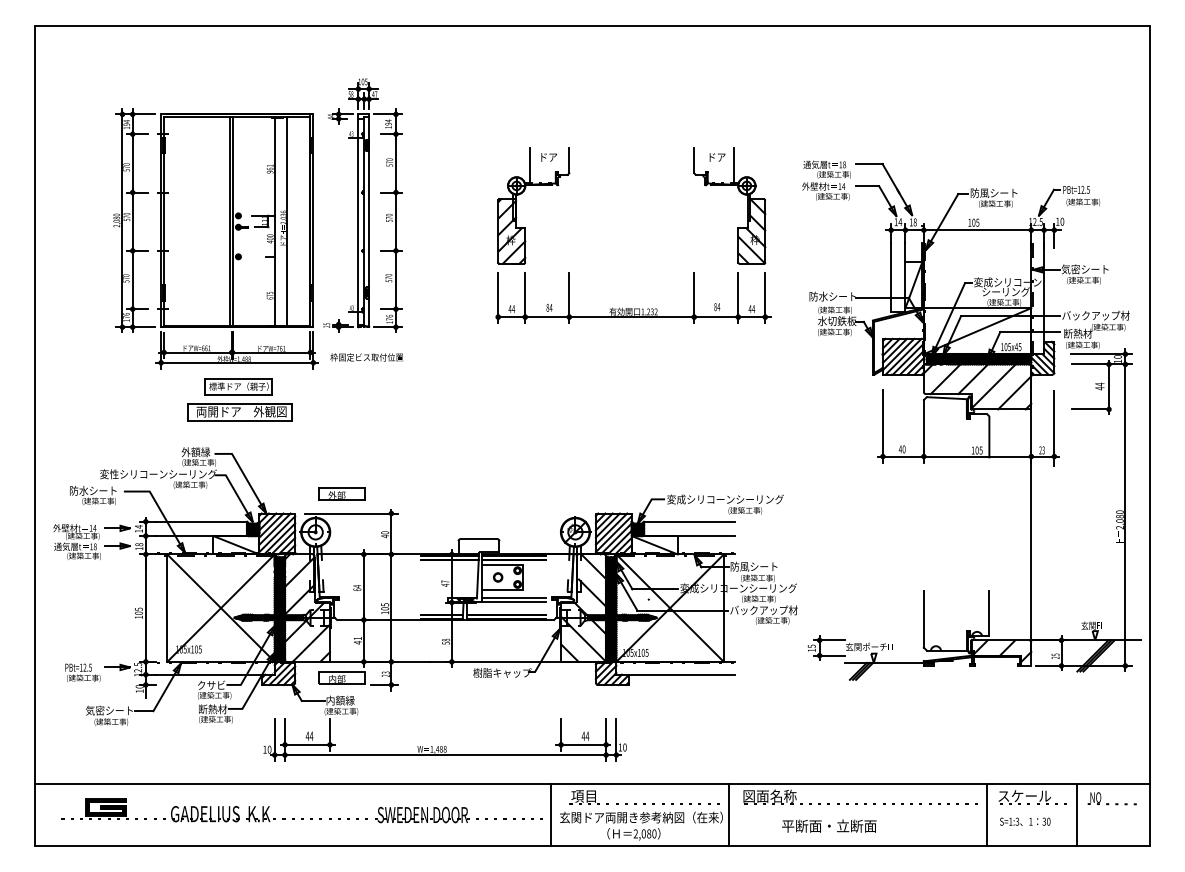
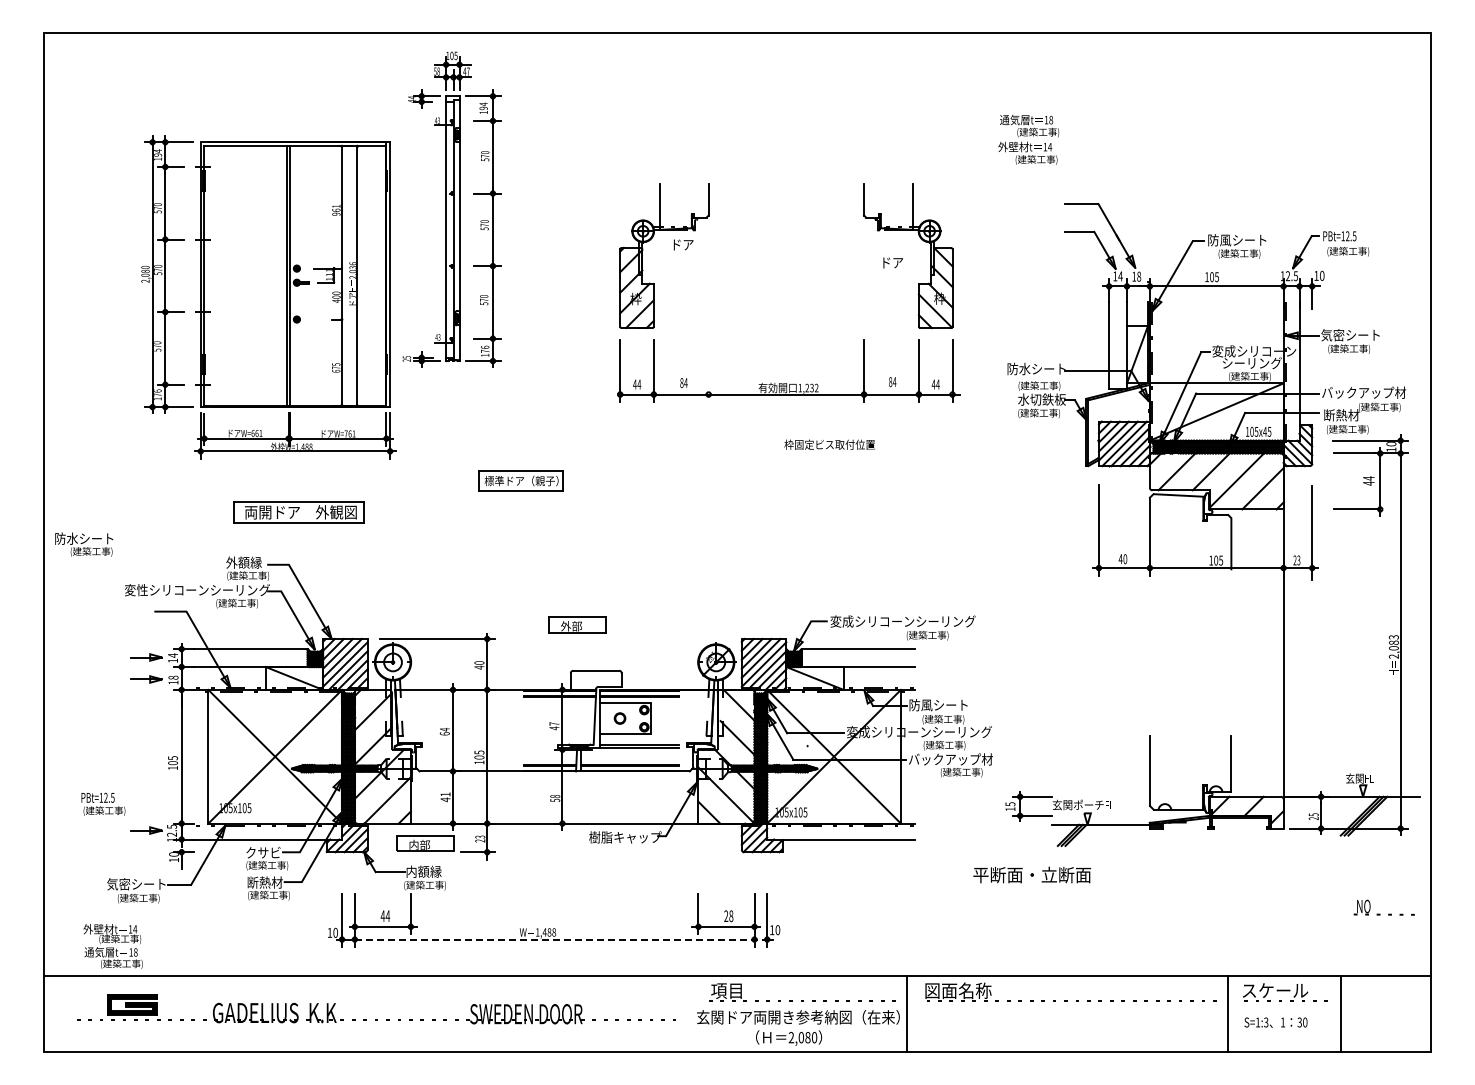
text: (549, 157) -> (683, 244), moved
text: (717, 157) -> (892, 262), moved
text: (826, 180) -> (1028, 139), moved
part: (362, 205) -> (451, 209), moved
line: (569, 297) -> (708, 370), removed
text: (366, 357) -> (829, 444), moved
part: (238, 386) -> (520, 480), moved
part: (341, 493) -> (577, 624), moved
text: (93, 495) -> (84, 544), moved
text: (1119, 512) -> (1393, 637), 2,080 -> 2,083
text: (76, 542) -> (112, 946), moved
text: (83, 672) -> (103, 803), moved
text: (585, 736) -> (728, 916), 44 -> 28
line: (451, 755) -> (561, 939), solid -> dashed
part: (1109, 803) -> (1380, 913), moved
line: (550, 815) -> (685, 1014), removed
text: (829, 825) -> (1032, 874), moved

